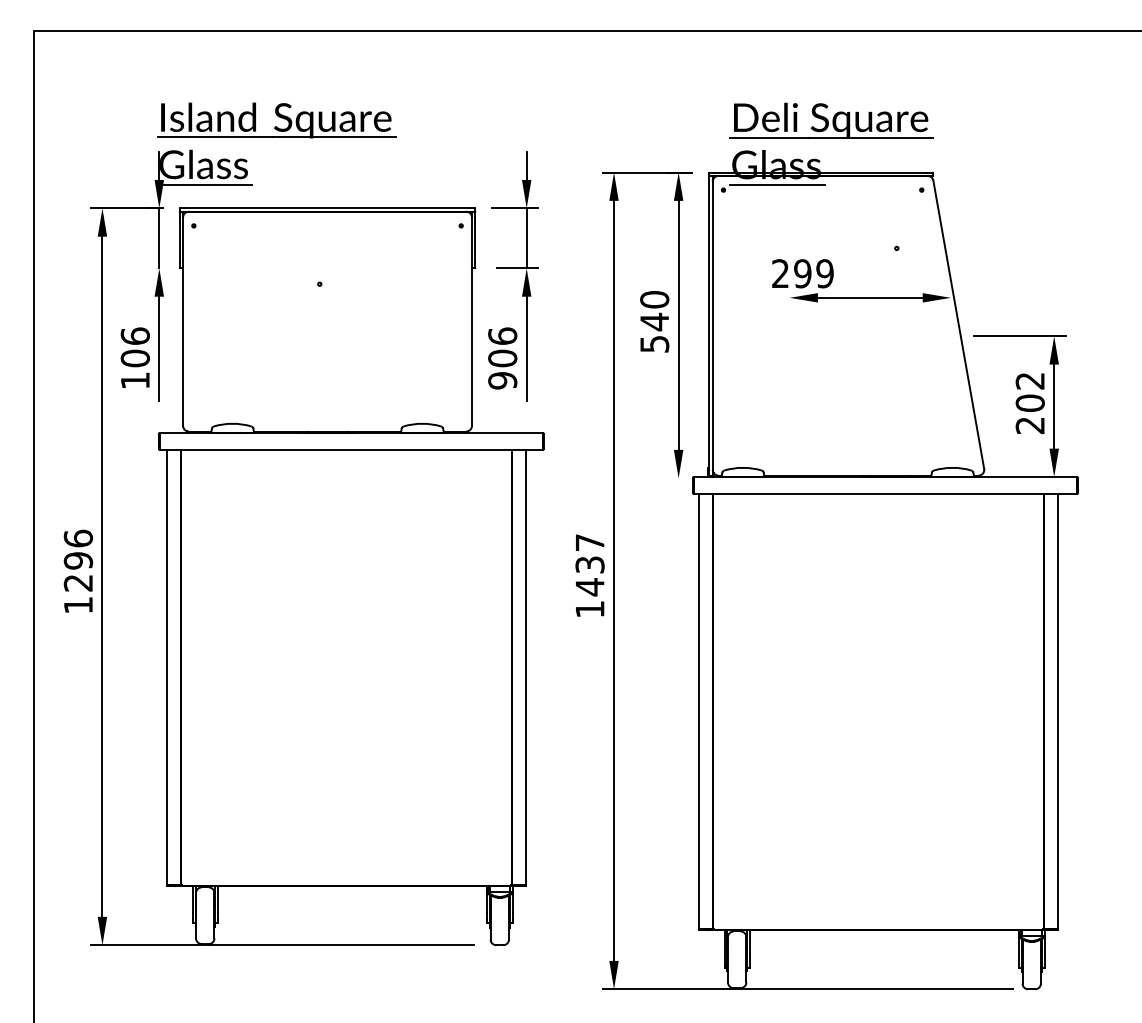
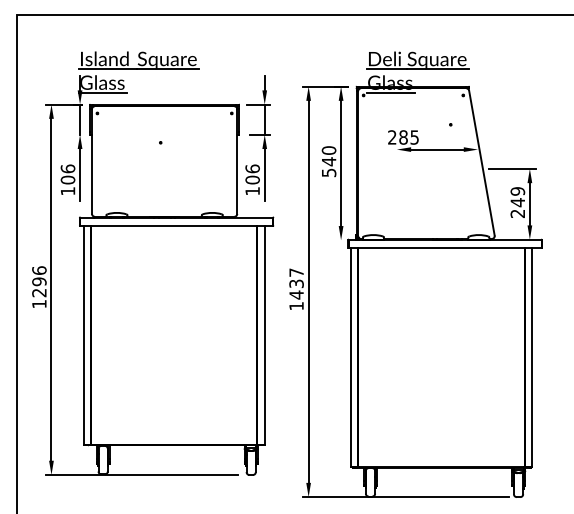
text: (814, 273) -> (409, 137), 299 -> 285
text: (502, 381) -> (252, 191), 906 -> 106
text: (1029, 393) -> (517, 197), 202 -> 249

